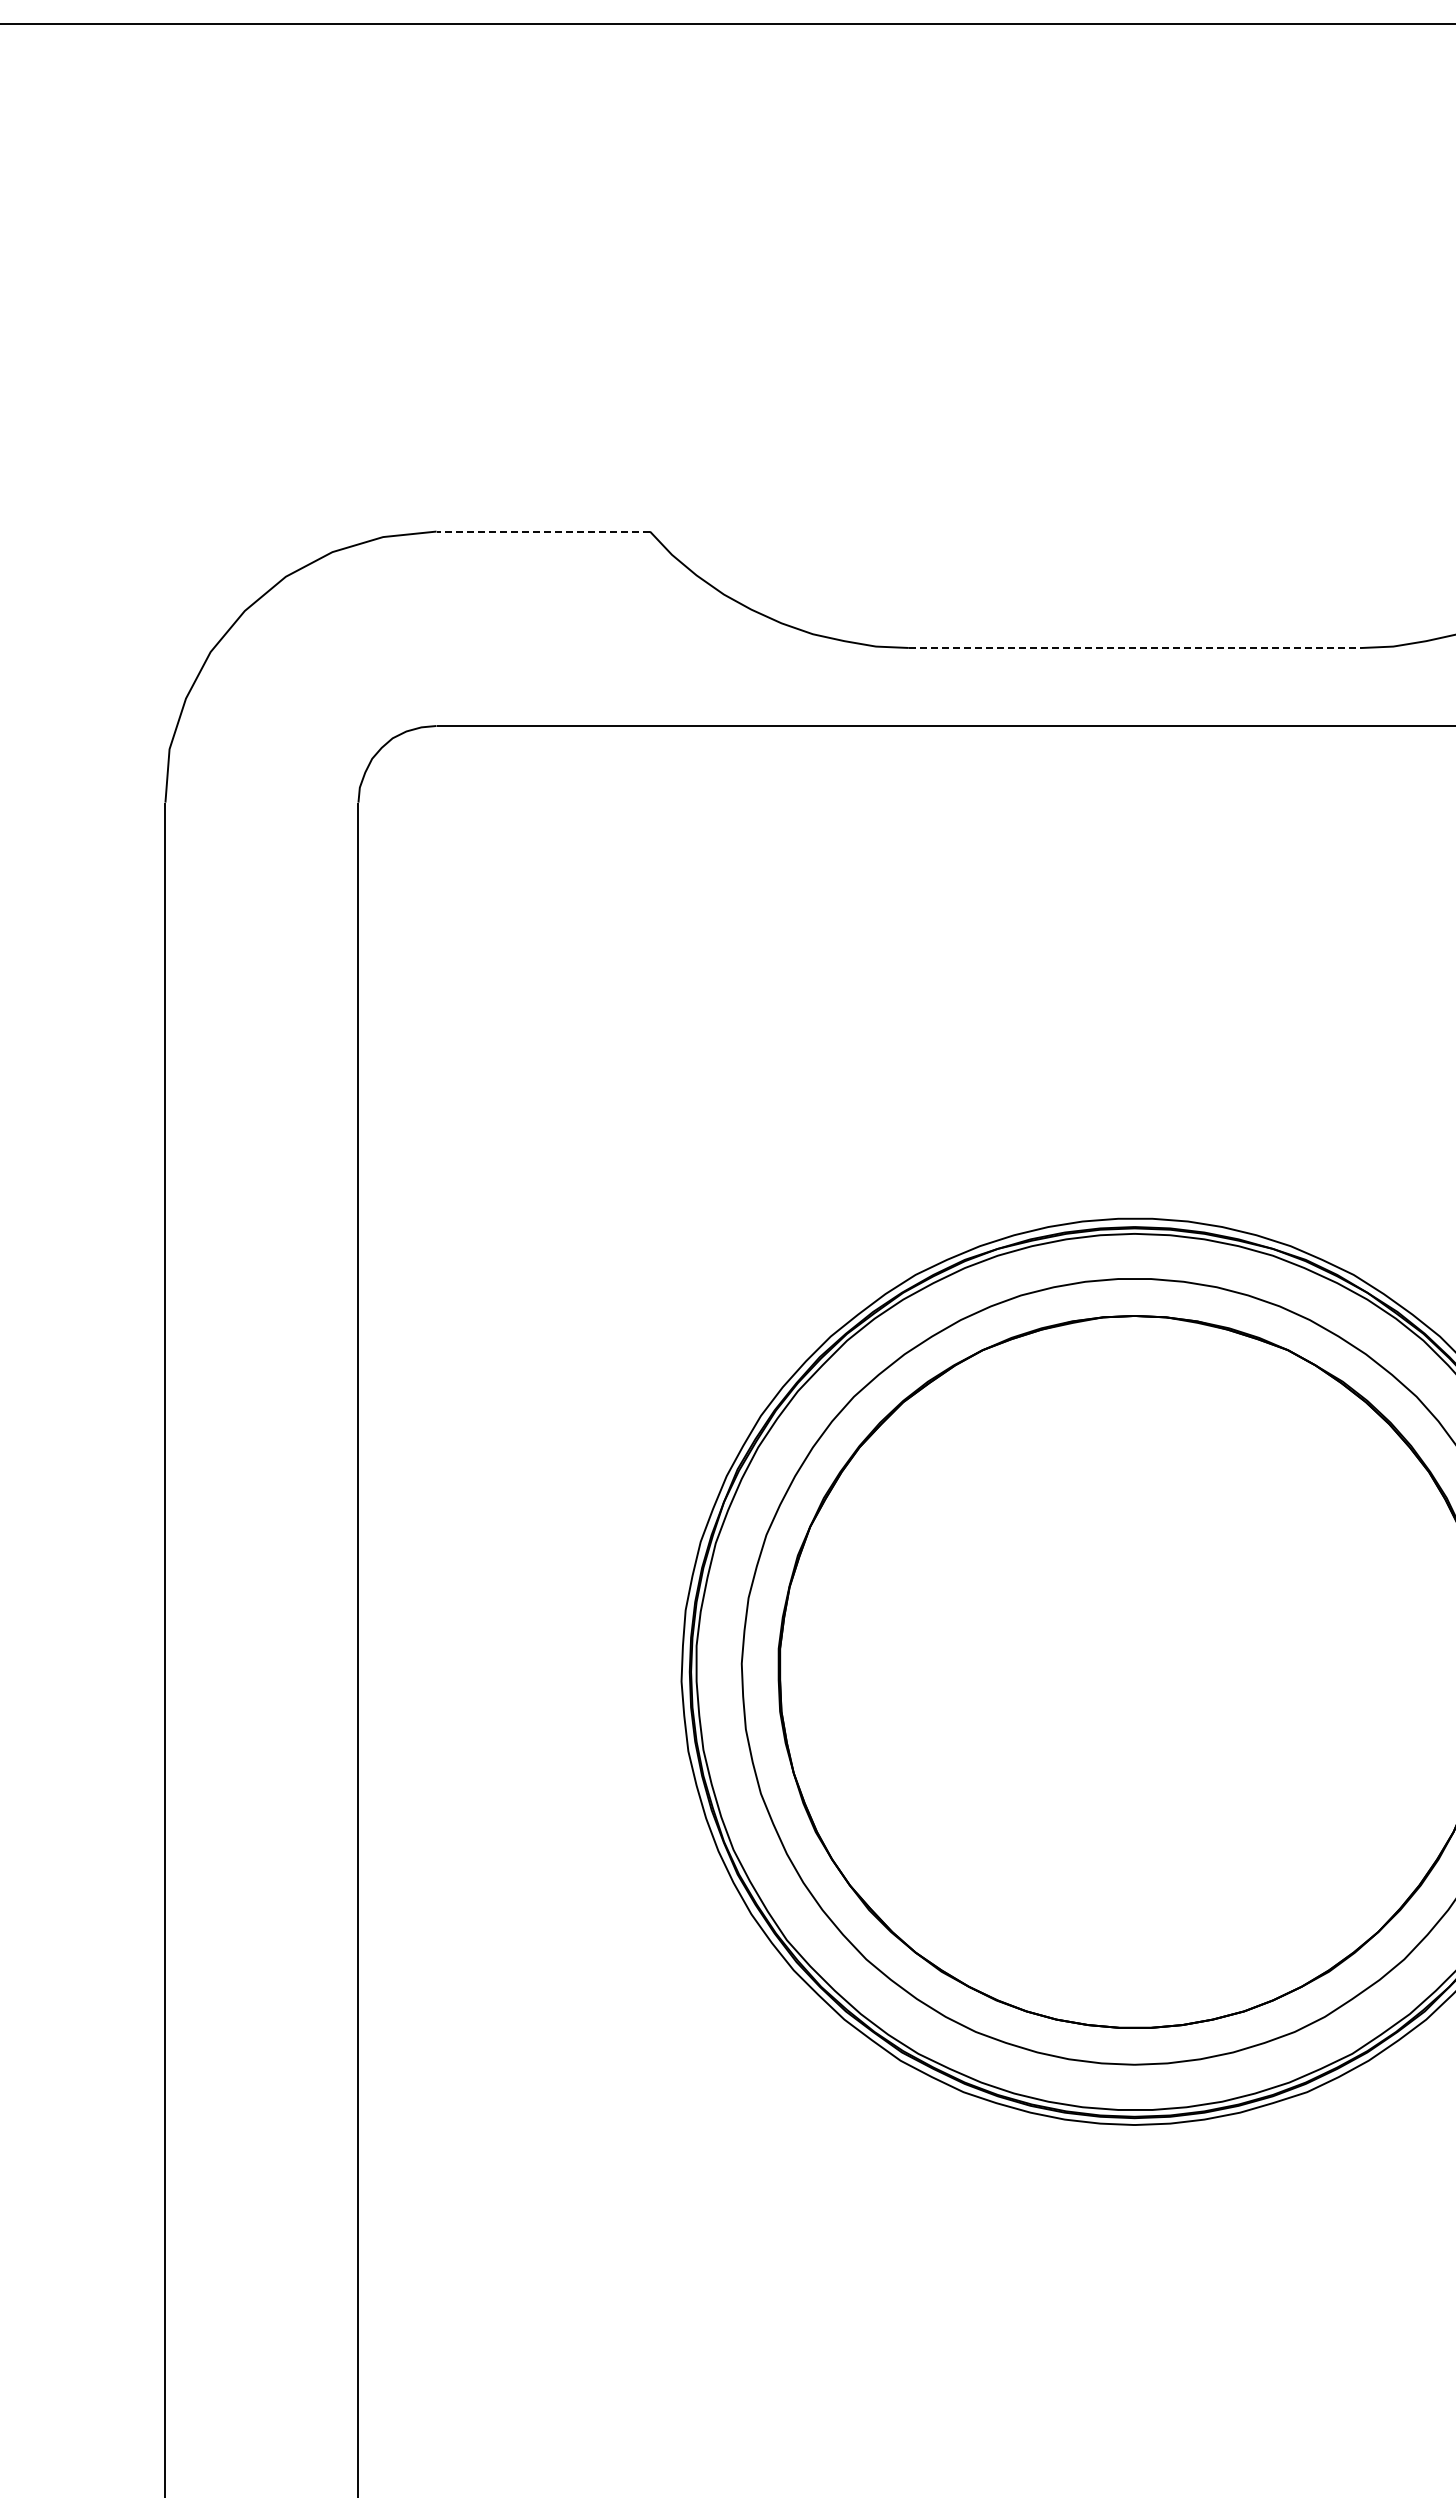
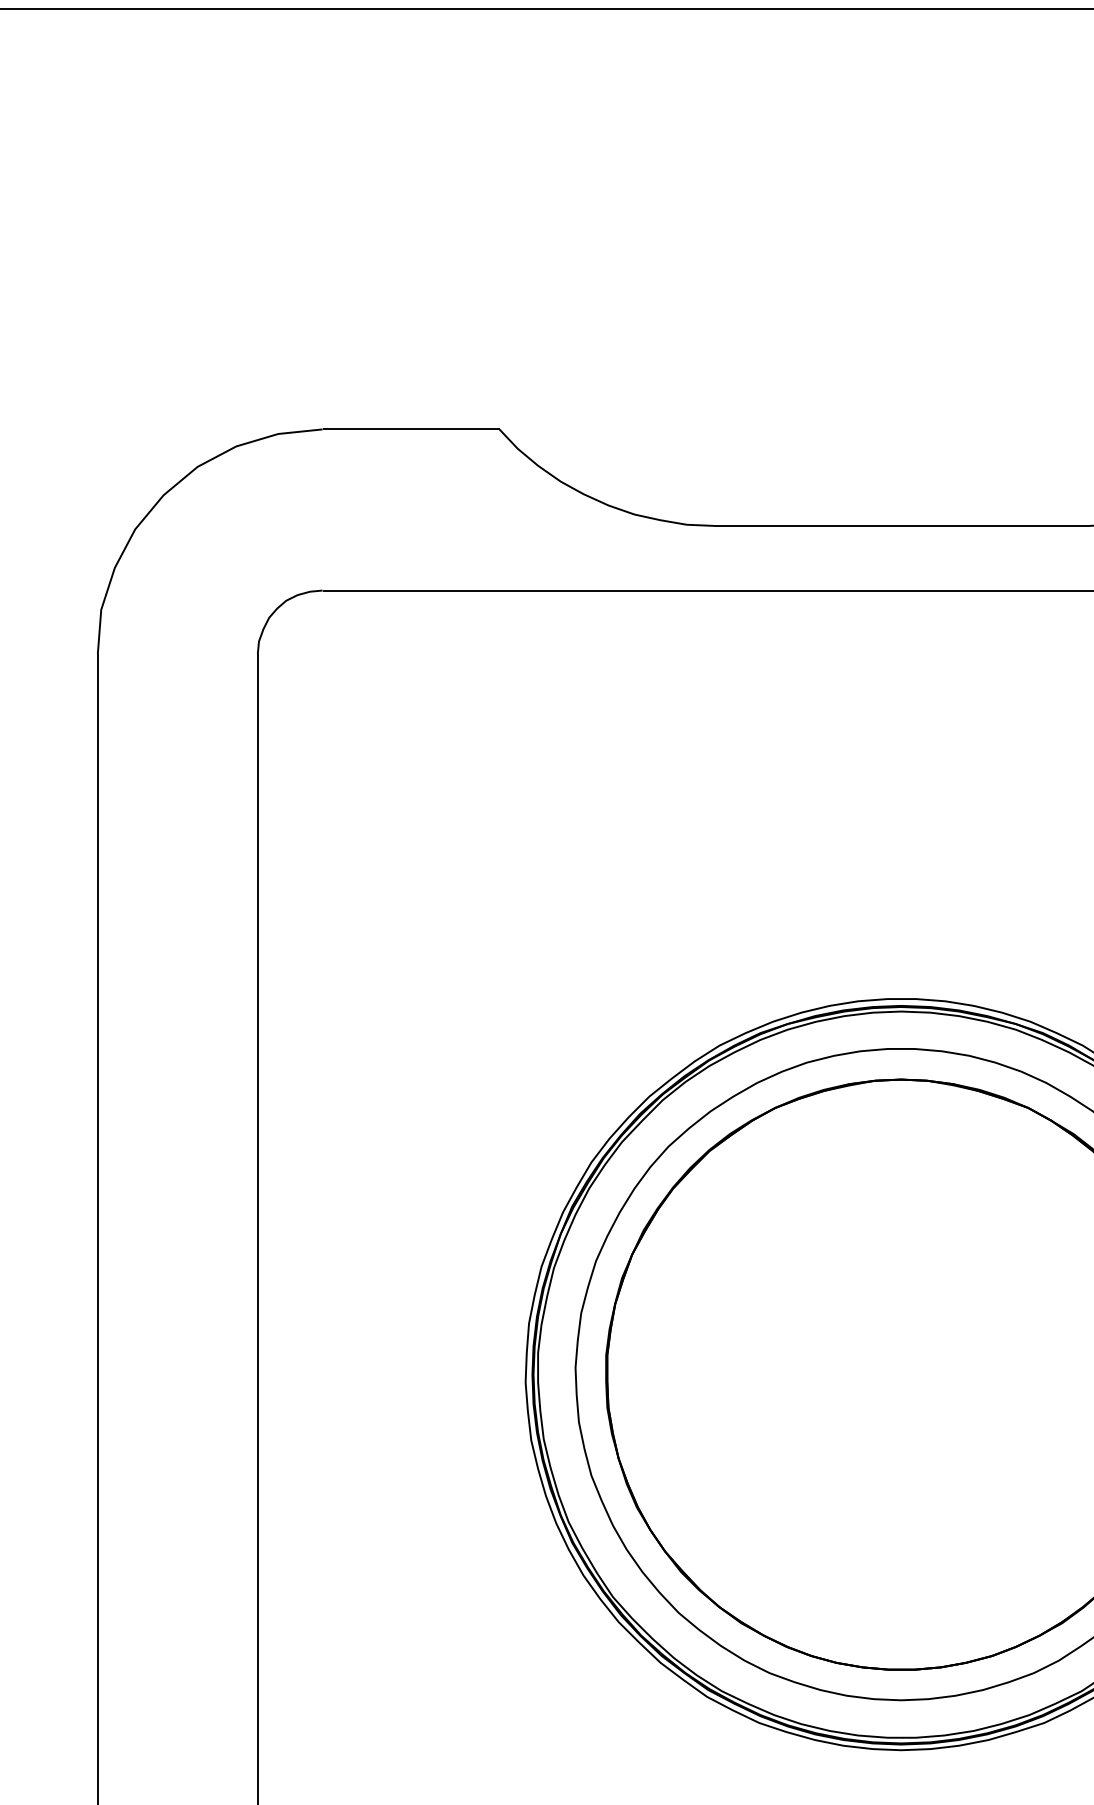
line: (543, 531) -> (411, 429), dashed -> solid
line: (1135, 647) -> (901, 525), dashed -> solid

